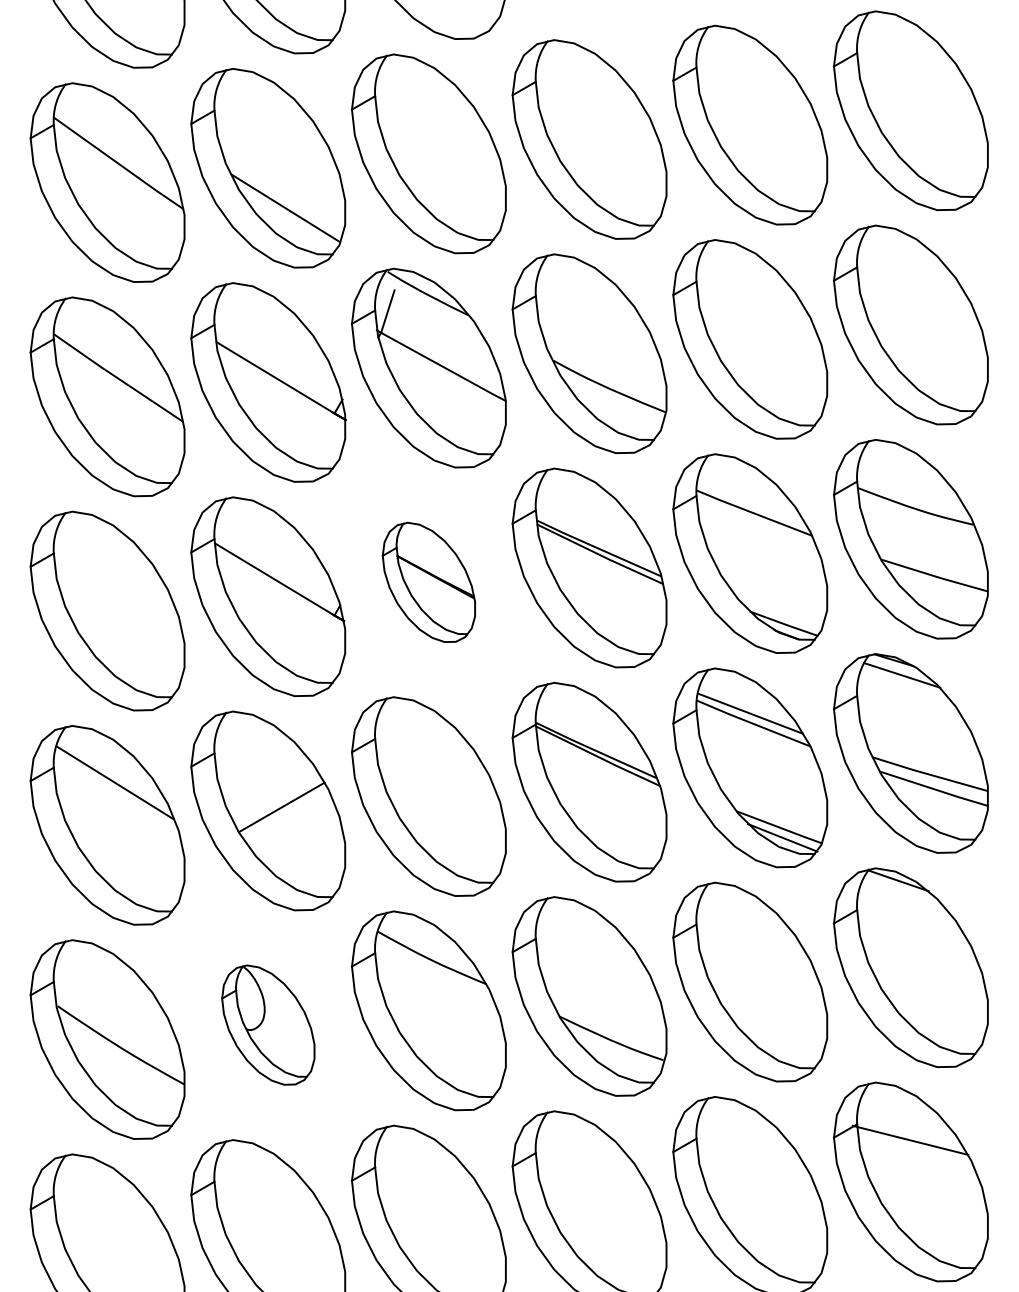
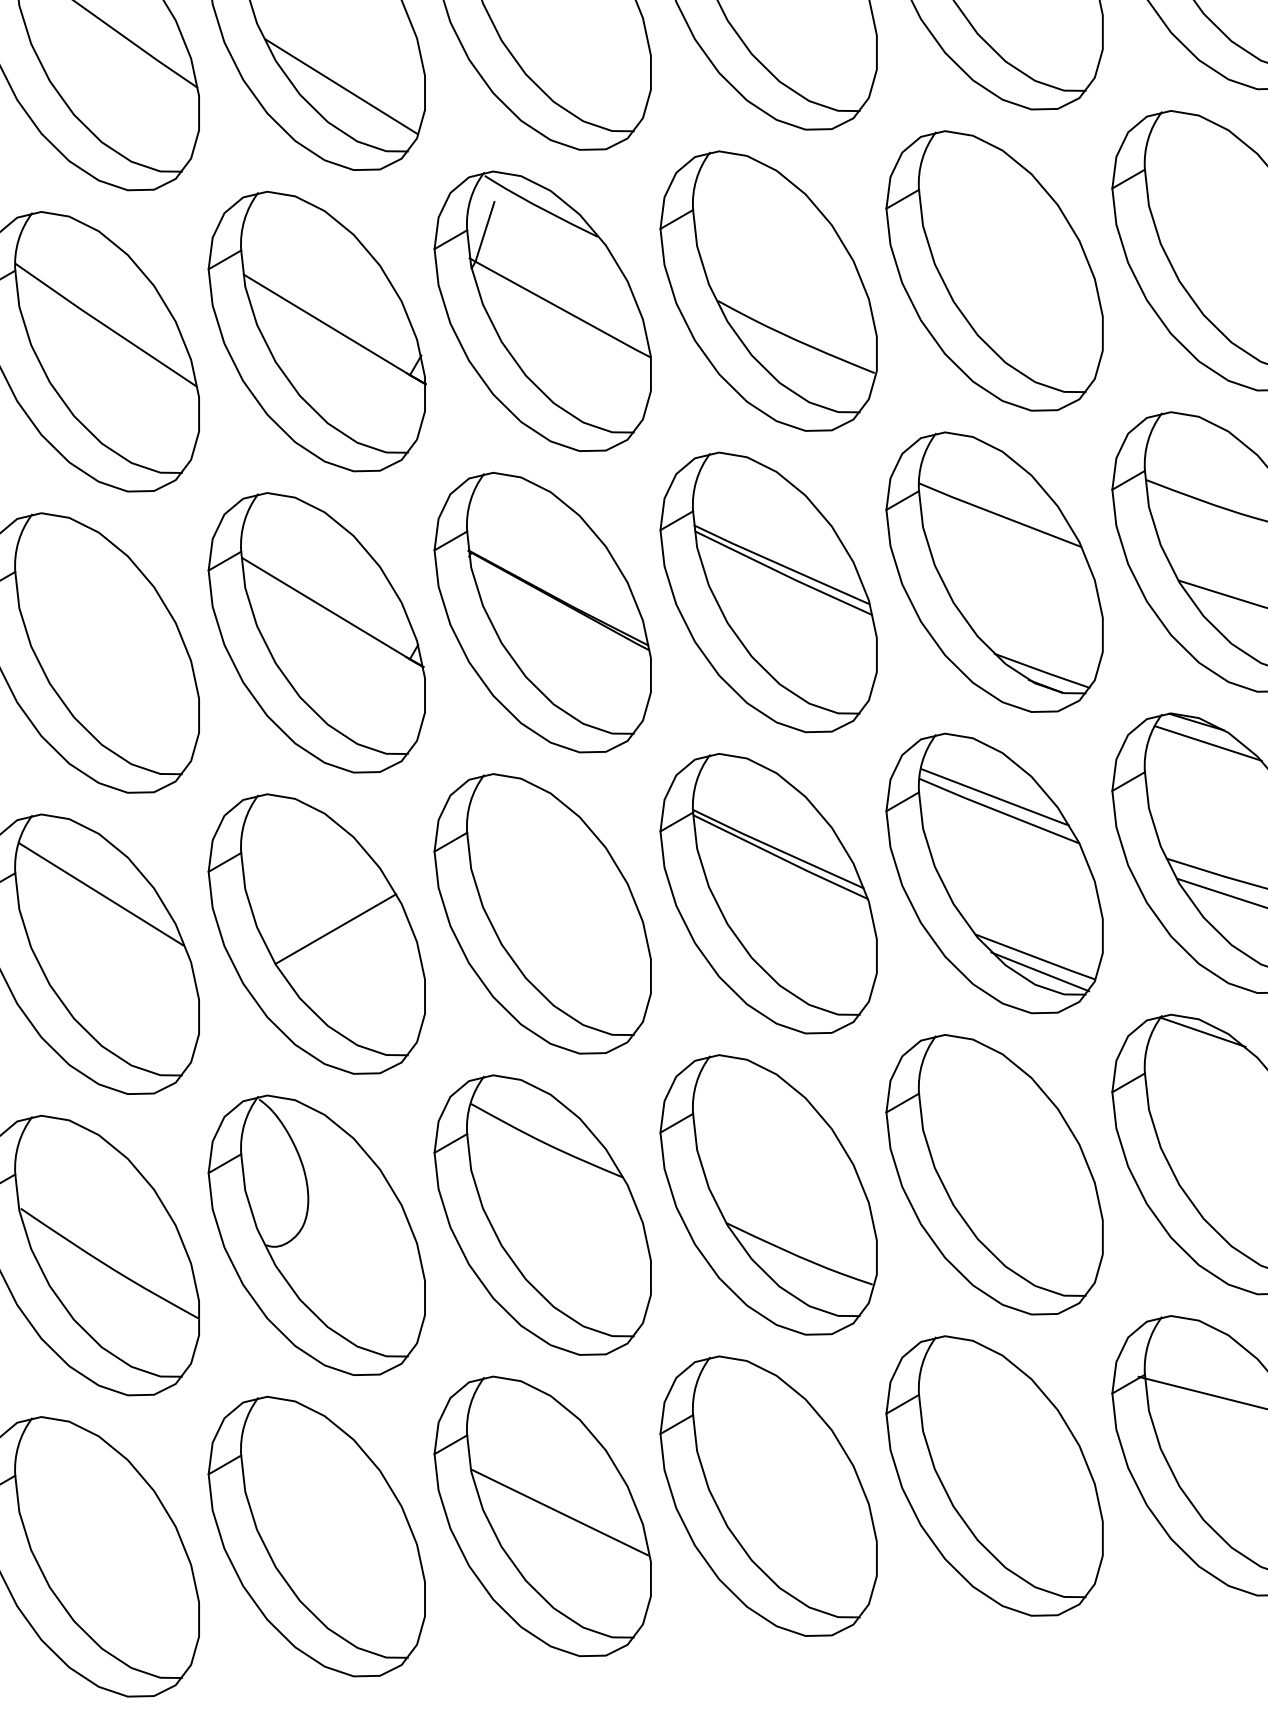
part: (428, 582) -> (542, 612), size x1.67
part: (268, 1024) -> (317, 1234), size x1.67
line: (441, 1222) -> (560, 1512), added

